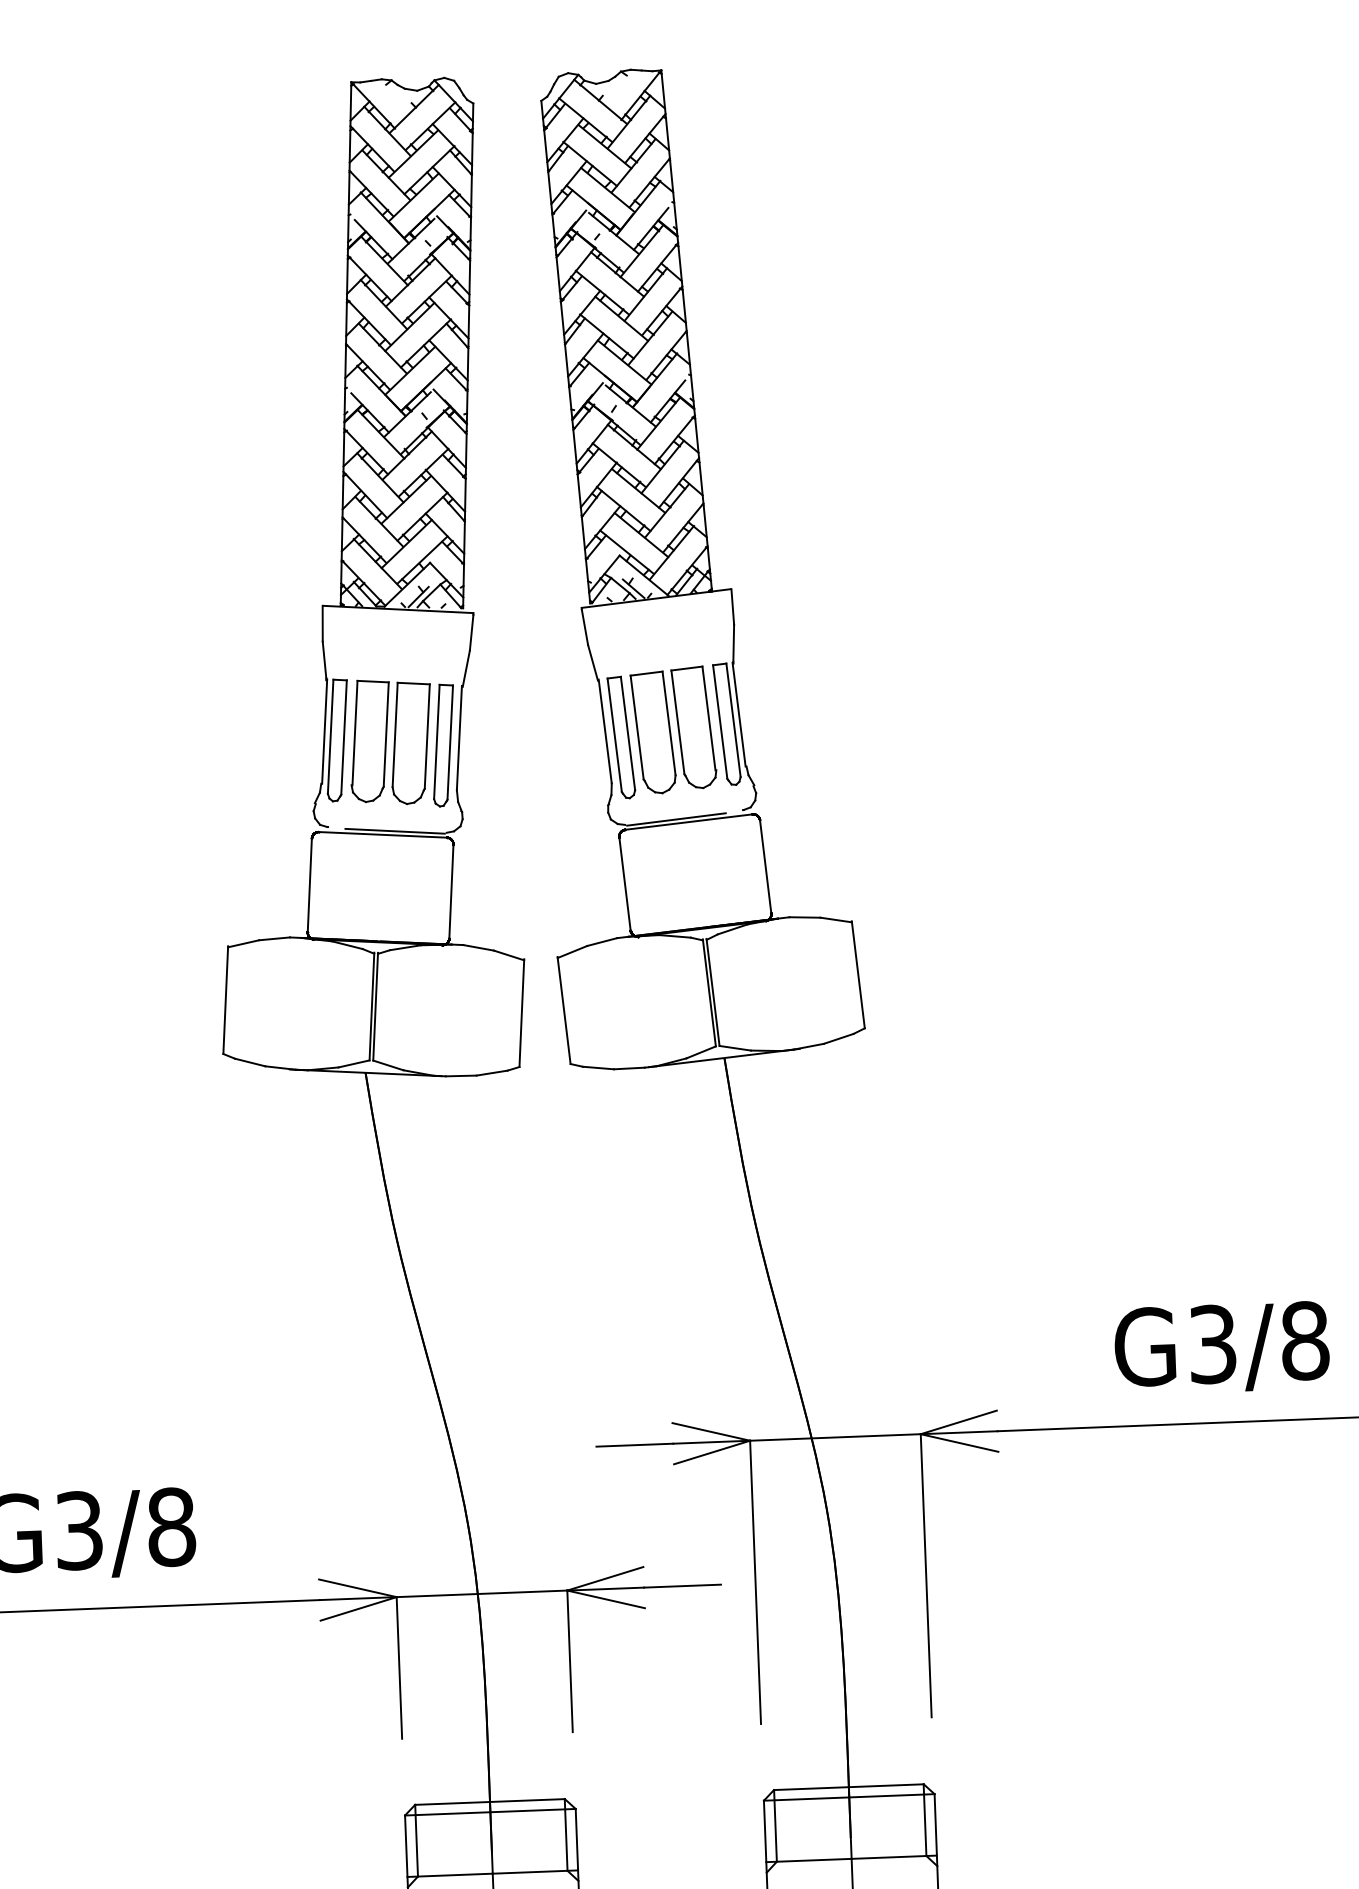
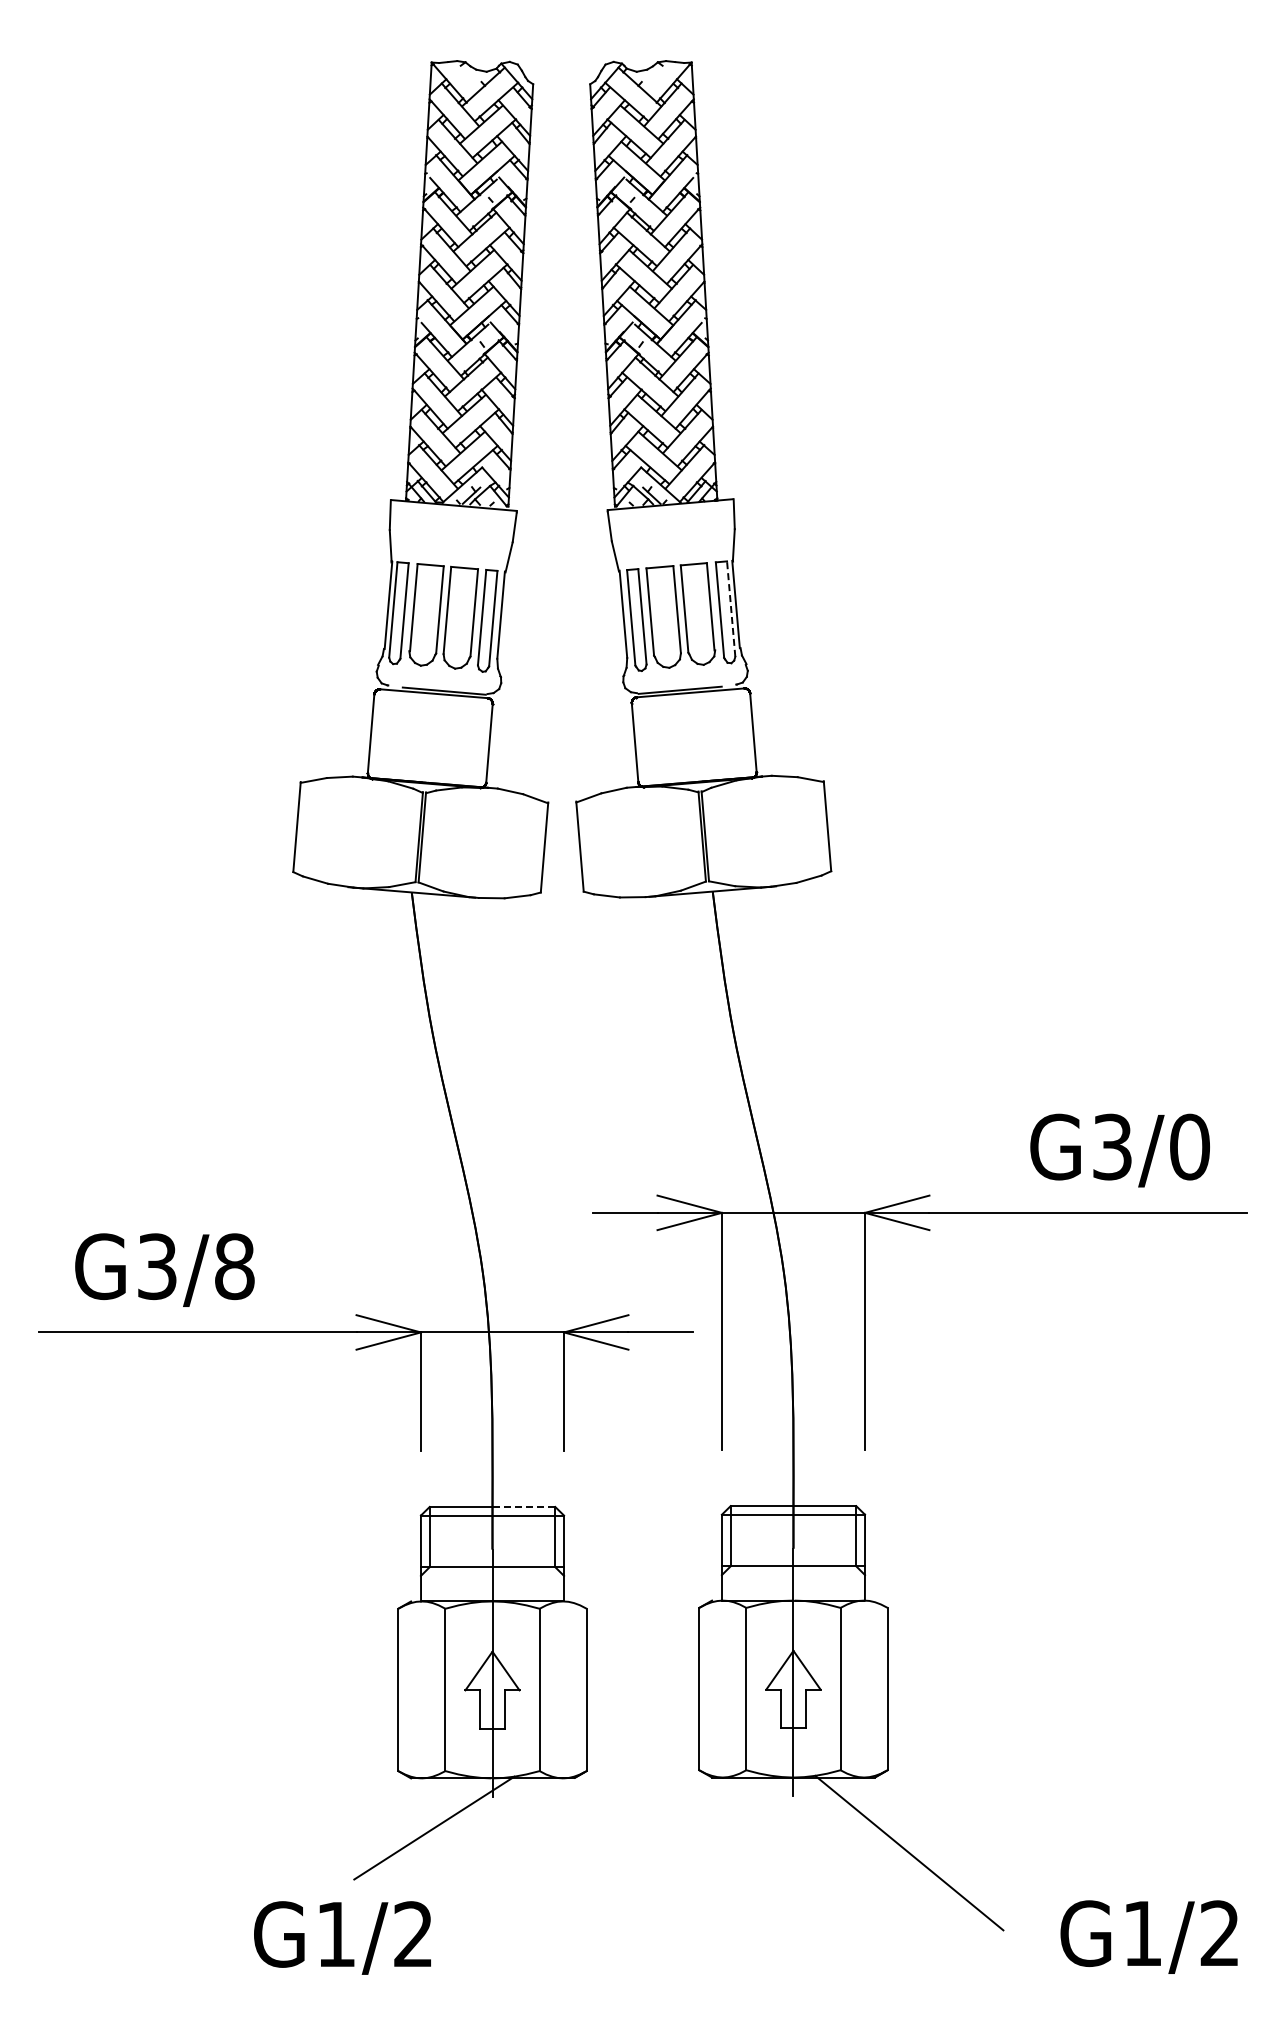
line: (733, 720) -> (731, 609), solid -> dashed
text: (1304, 1341) -> (1189, 1147), G3/8 -> G3/0
line: (526, 1799) -> (523, 1506), solid -> dashed

